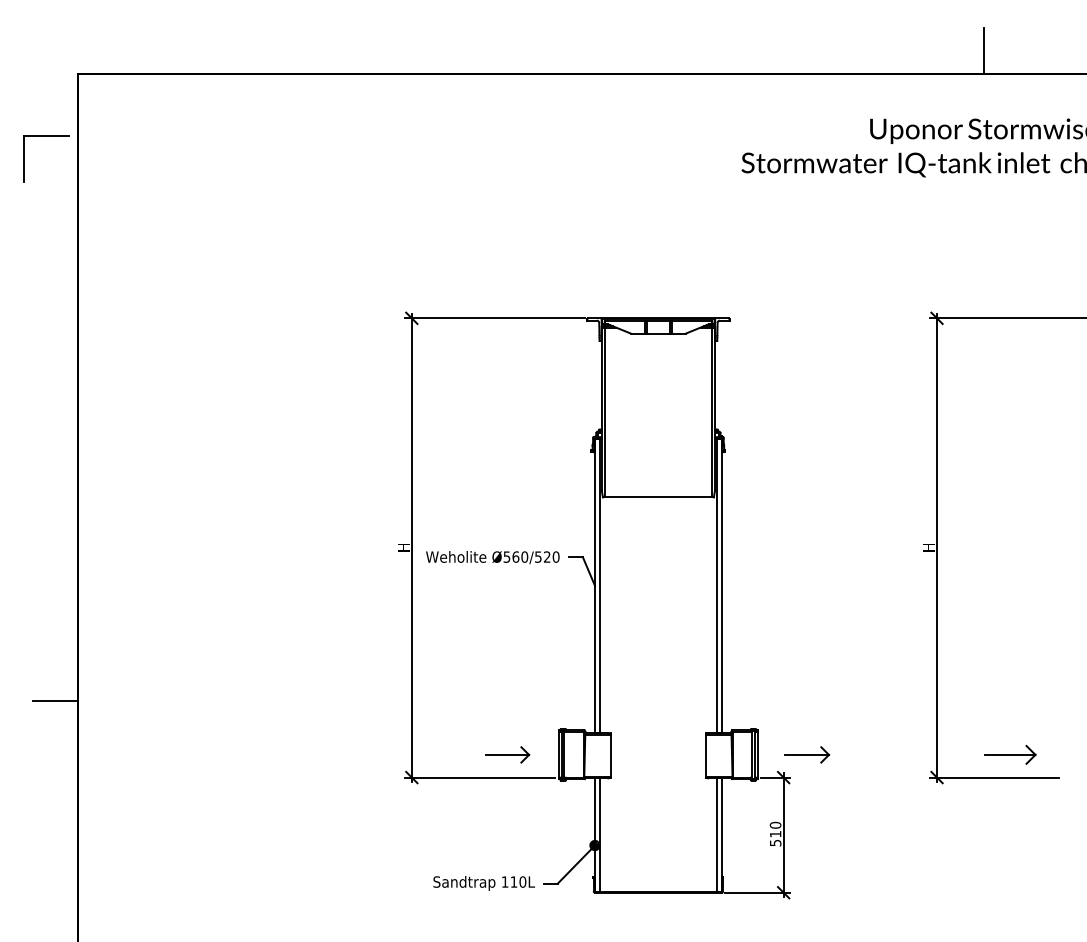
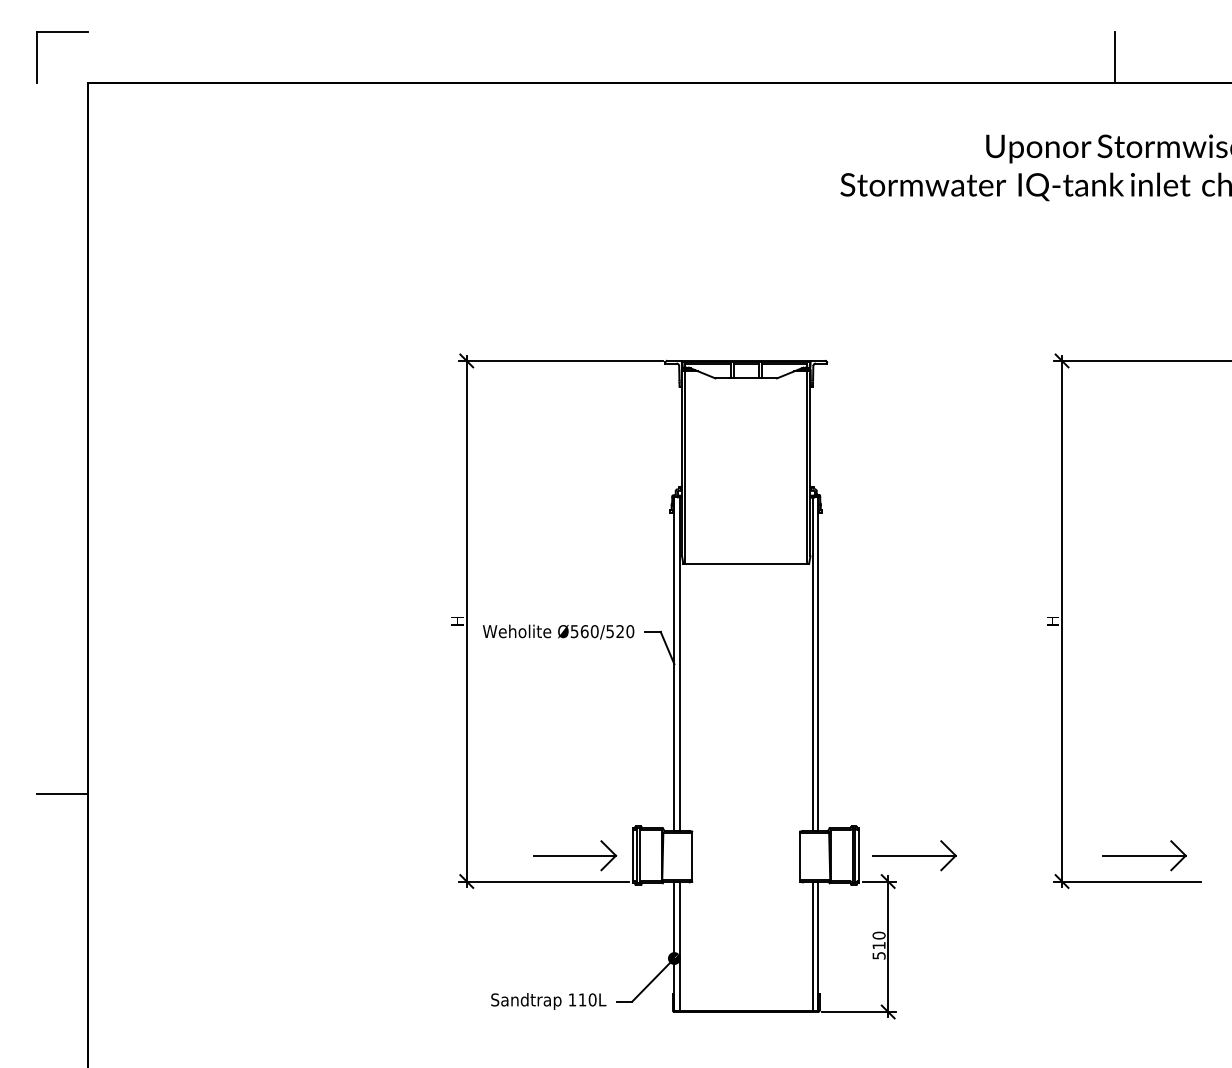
part: (46, 136) -> (62, 32), moved
part: (507, 754) -> (575, 855), size x1.67
part: (807, 754) -> (915, 855), size x1.67
part: (1010, 754) -> (1145, 855), size x1.43

